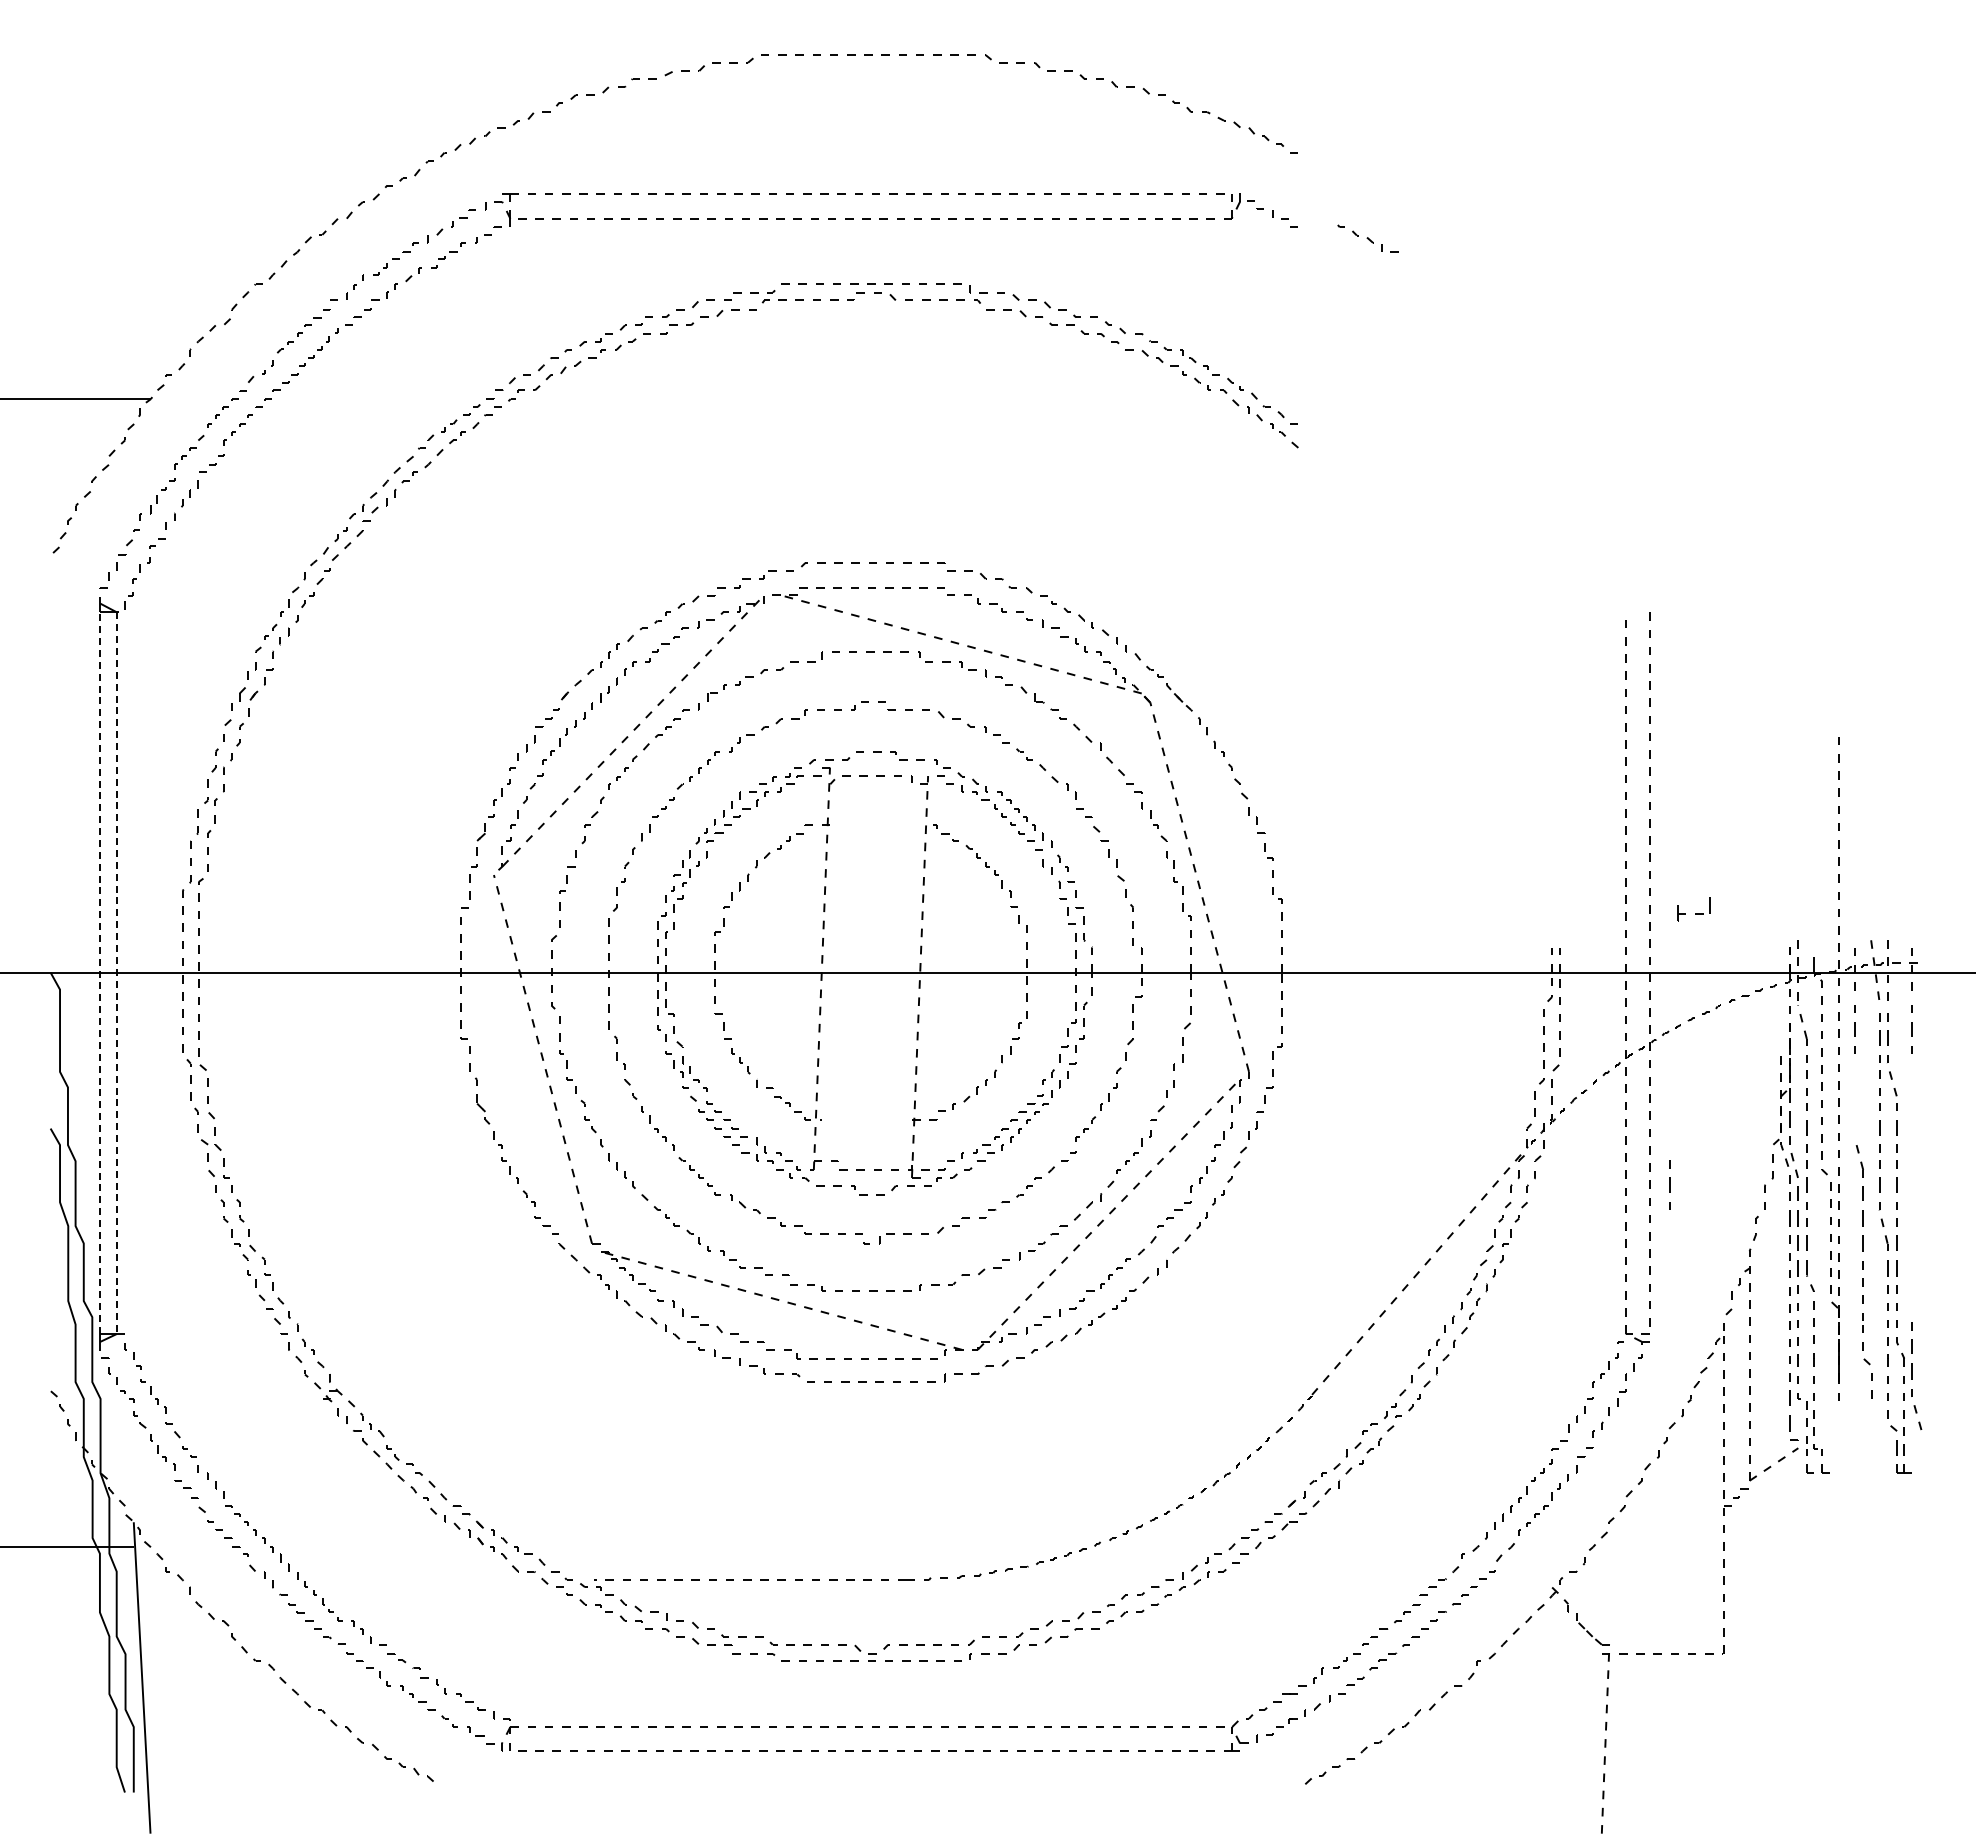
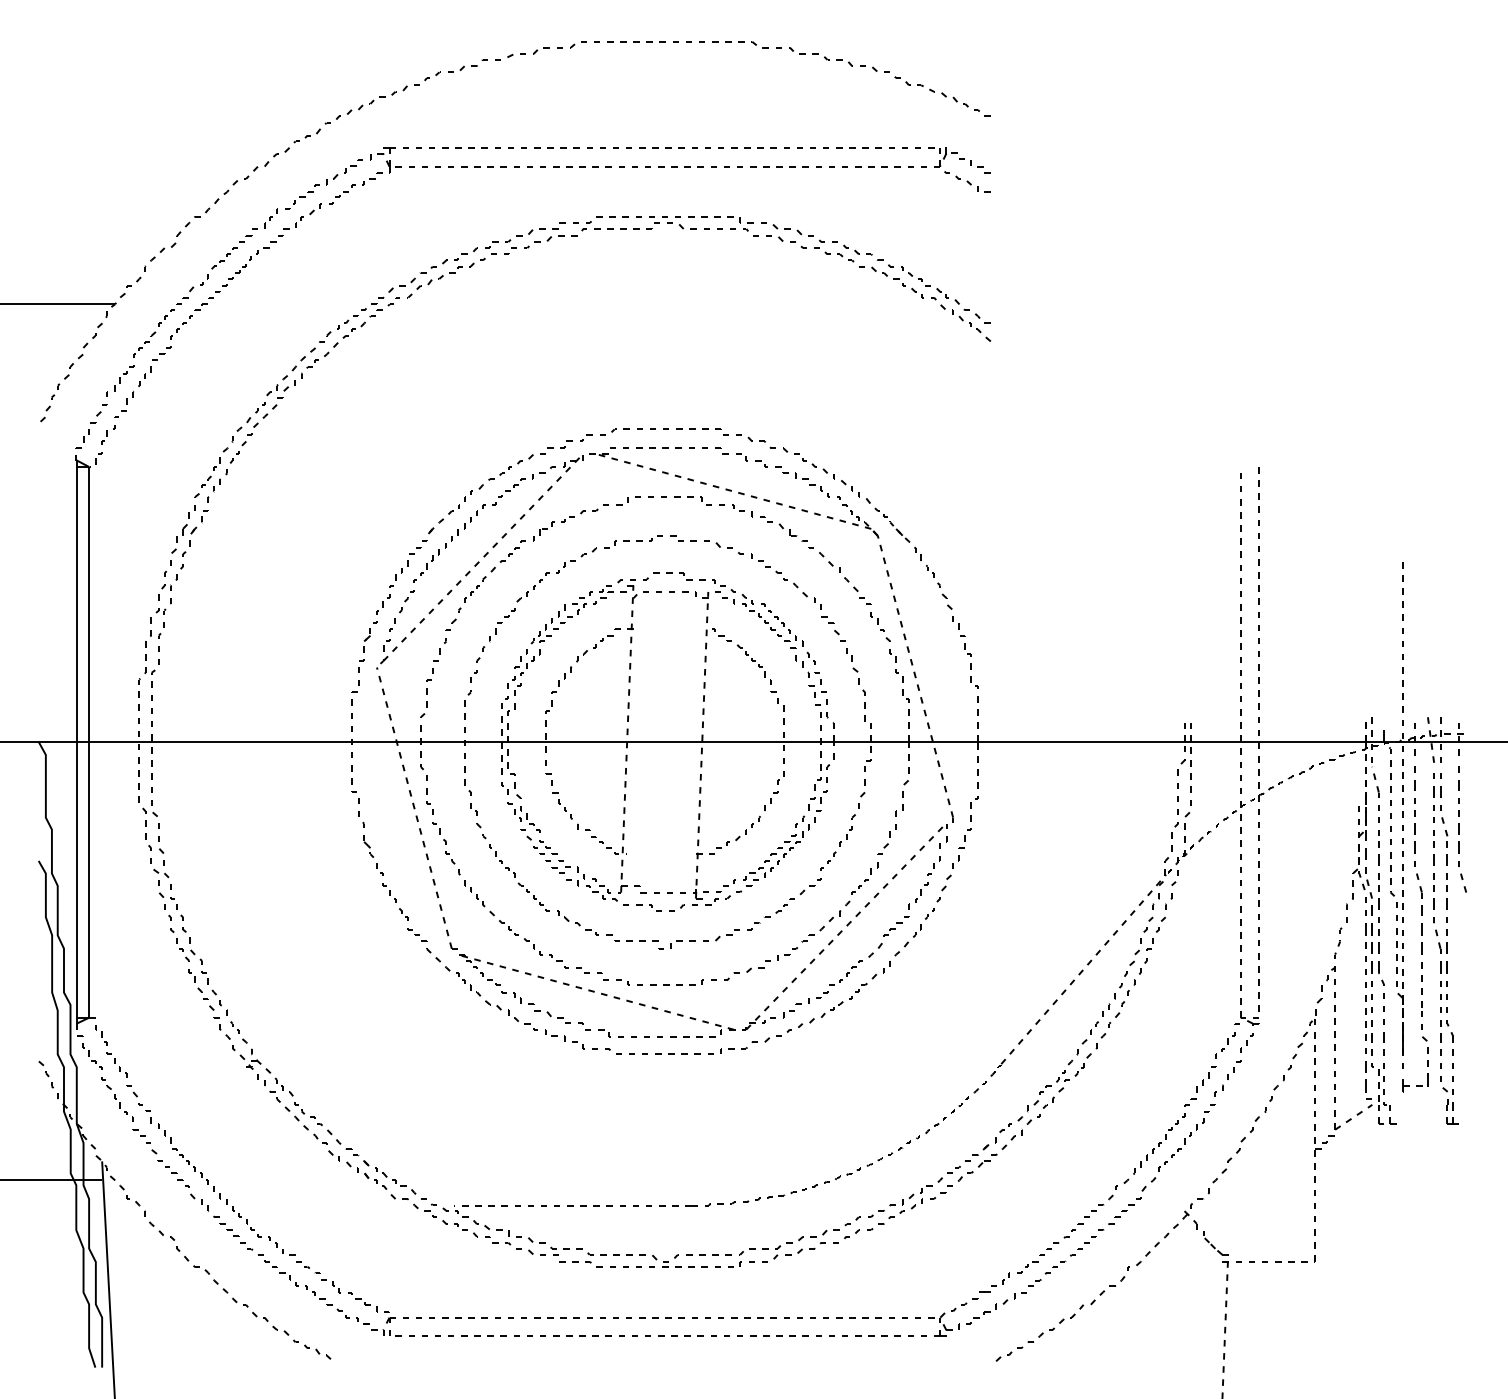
curve: (1367, 238) -> (967, 181), moved
part: (1693, 909) -> (1415, 1082), moved
line: (100, 973) -> (76, 742), dashed -> solid
line: (117, 973) -> (89, 742), dashed -> solid
line: (1854, 1103) -> (1415, 841), added
line: (1669, 1184) -> (1274, 903), removed
part: (1916, 1376) -> (1462, 851), moved

